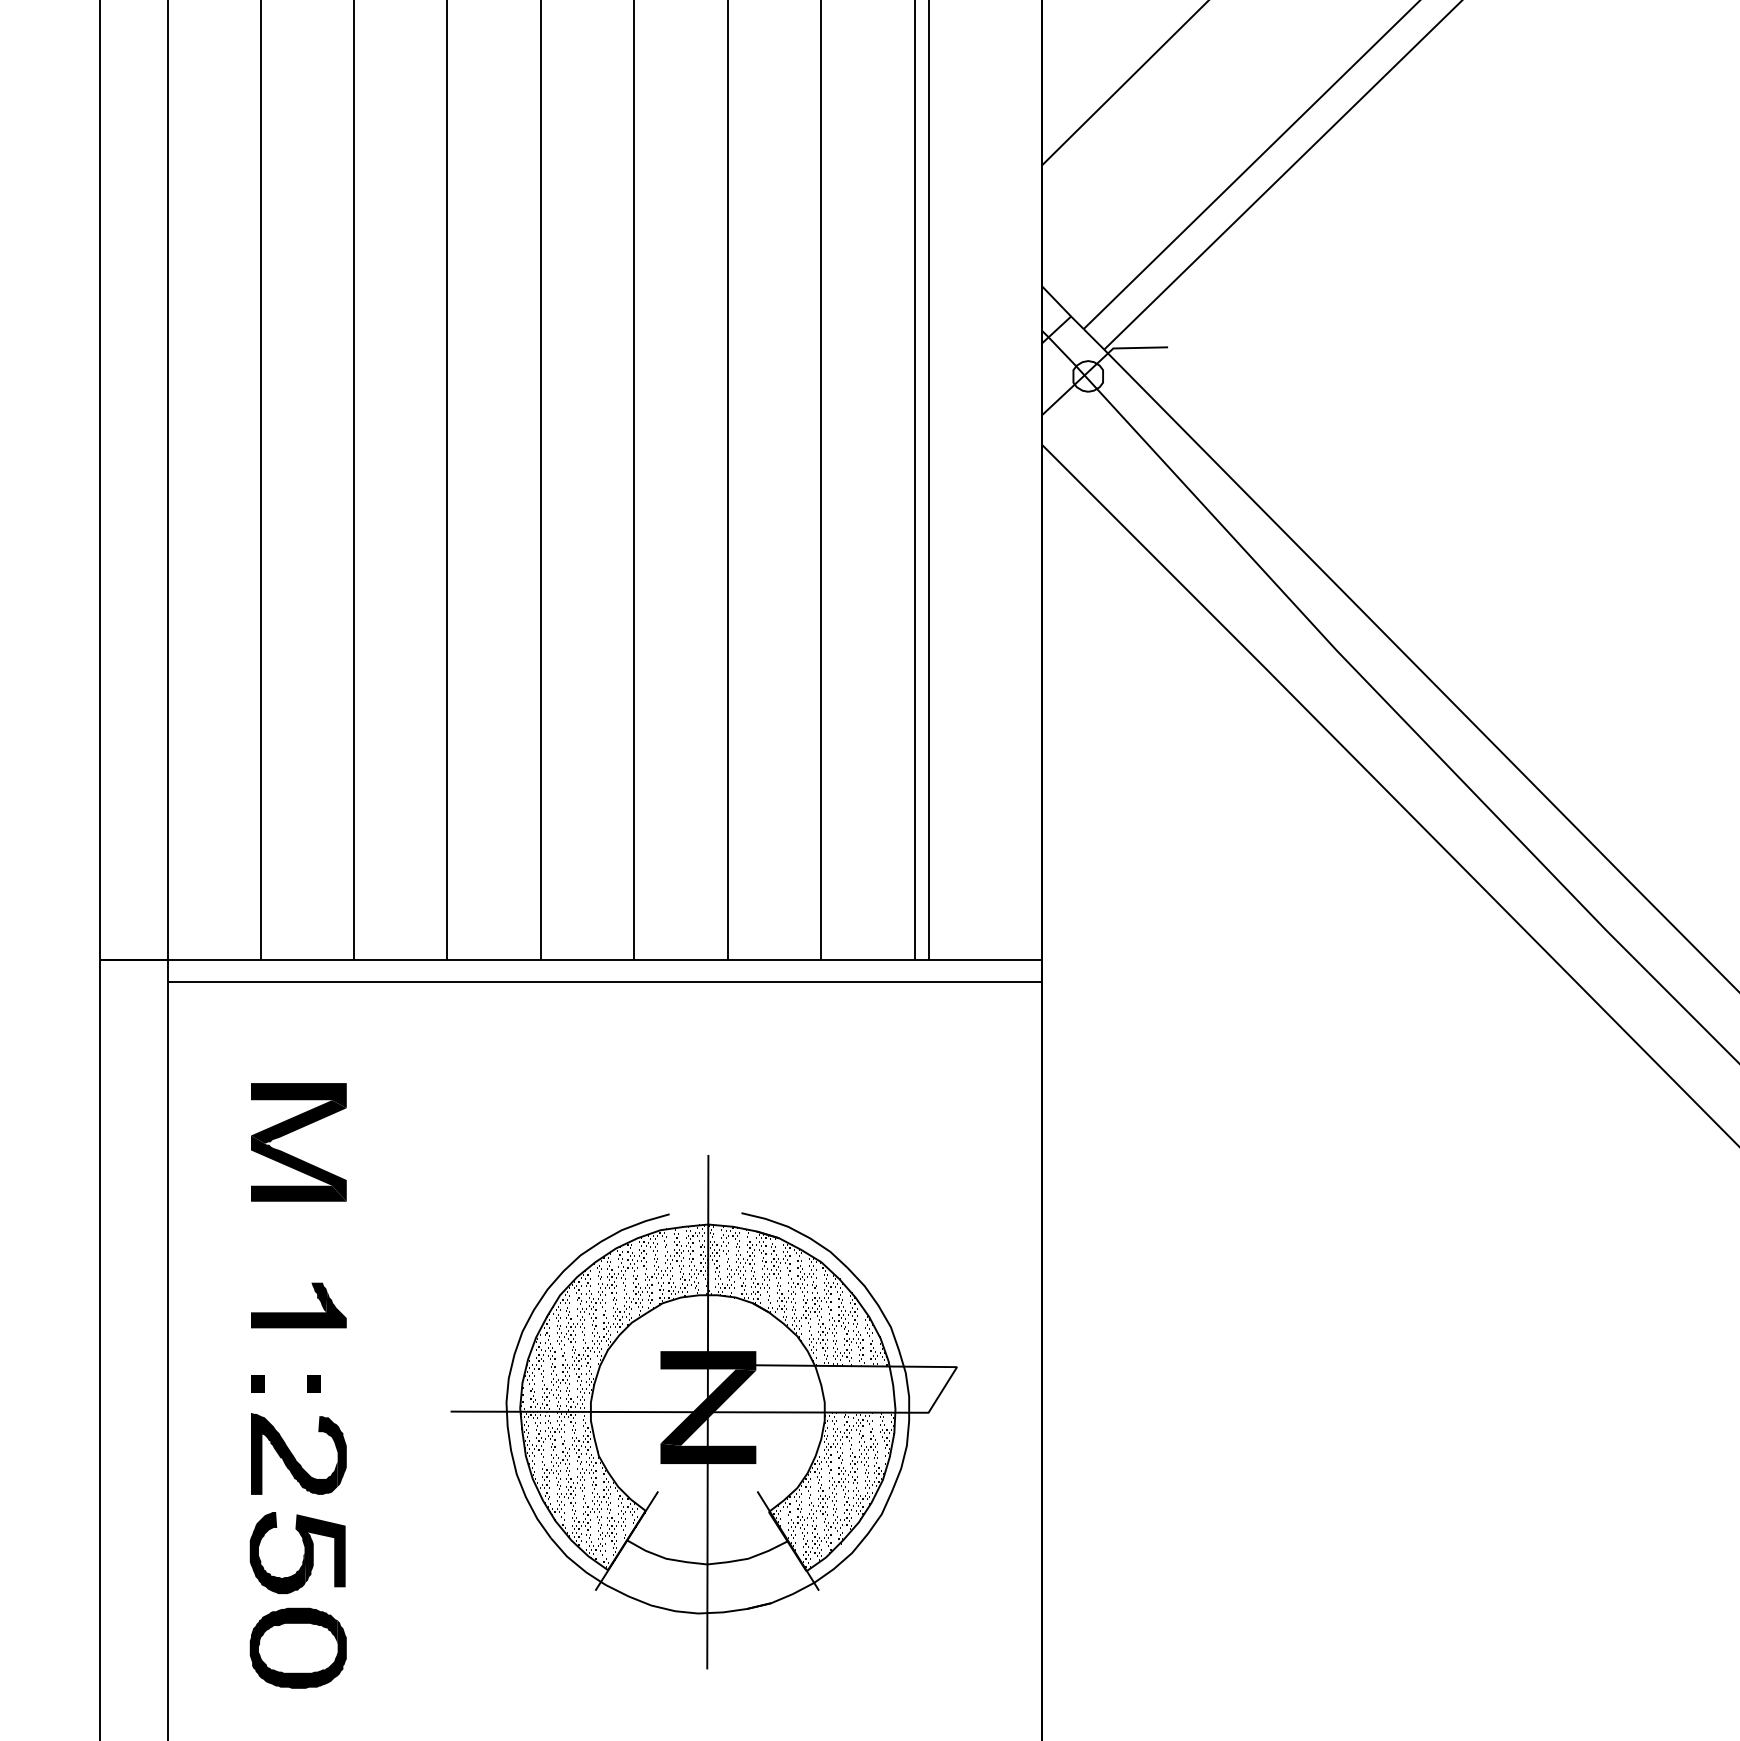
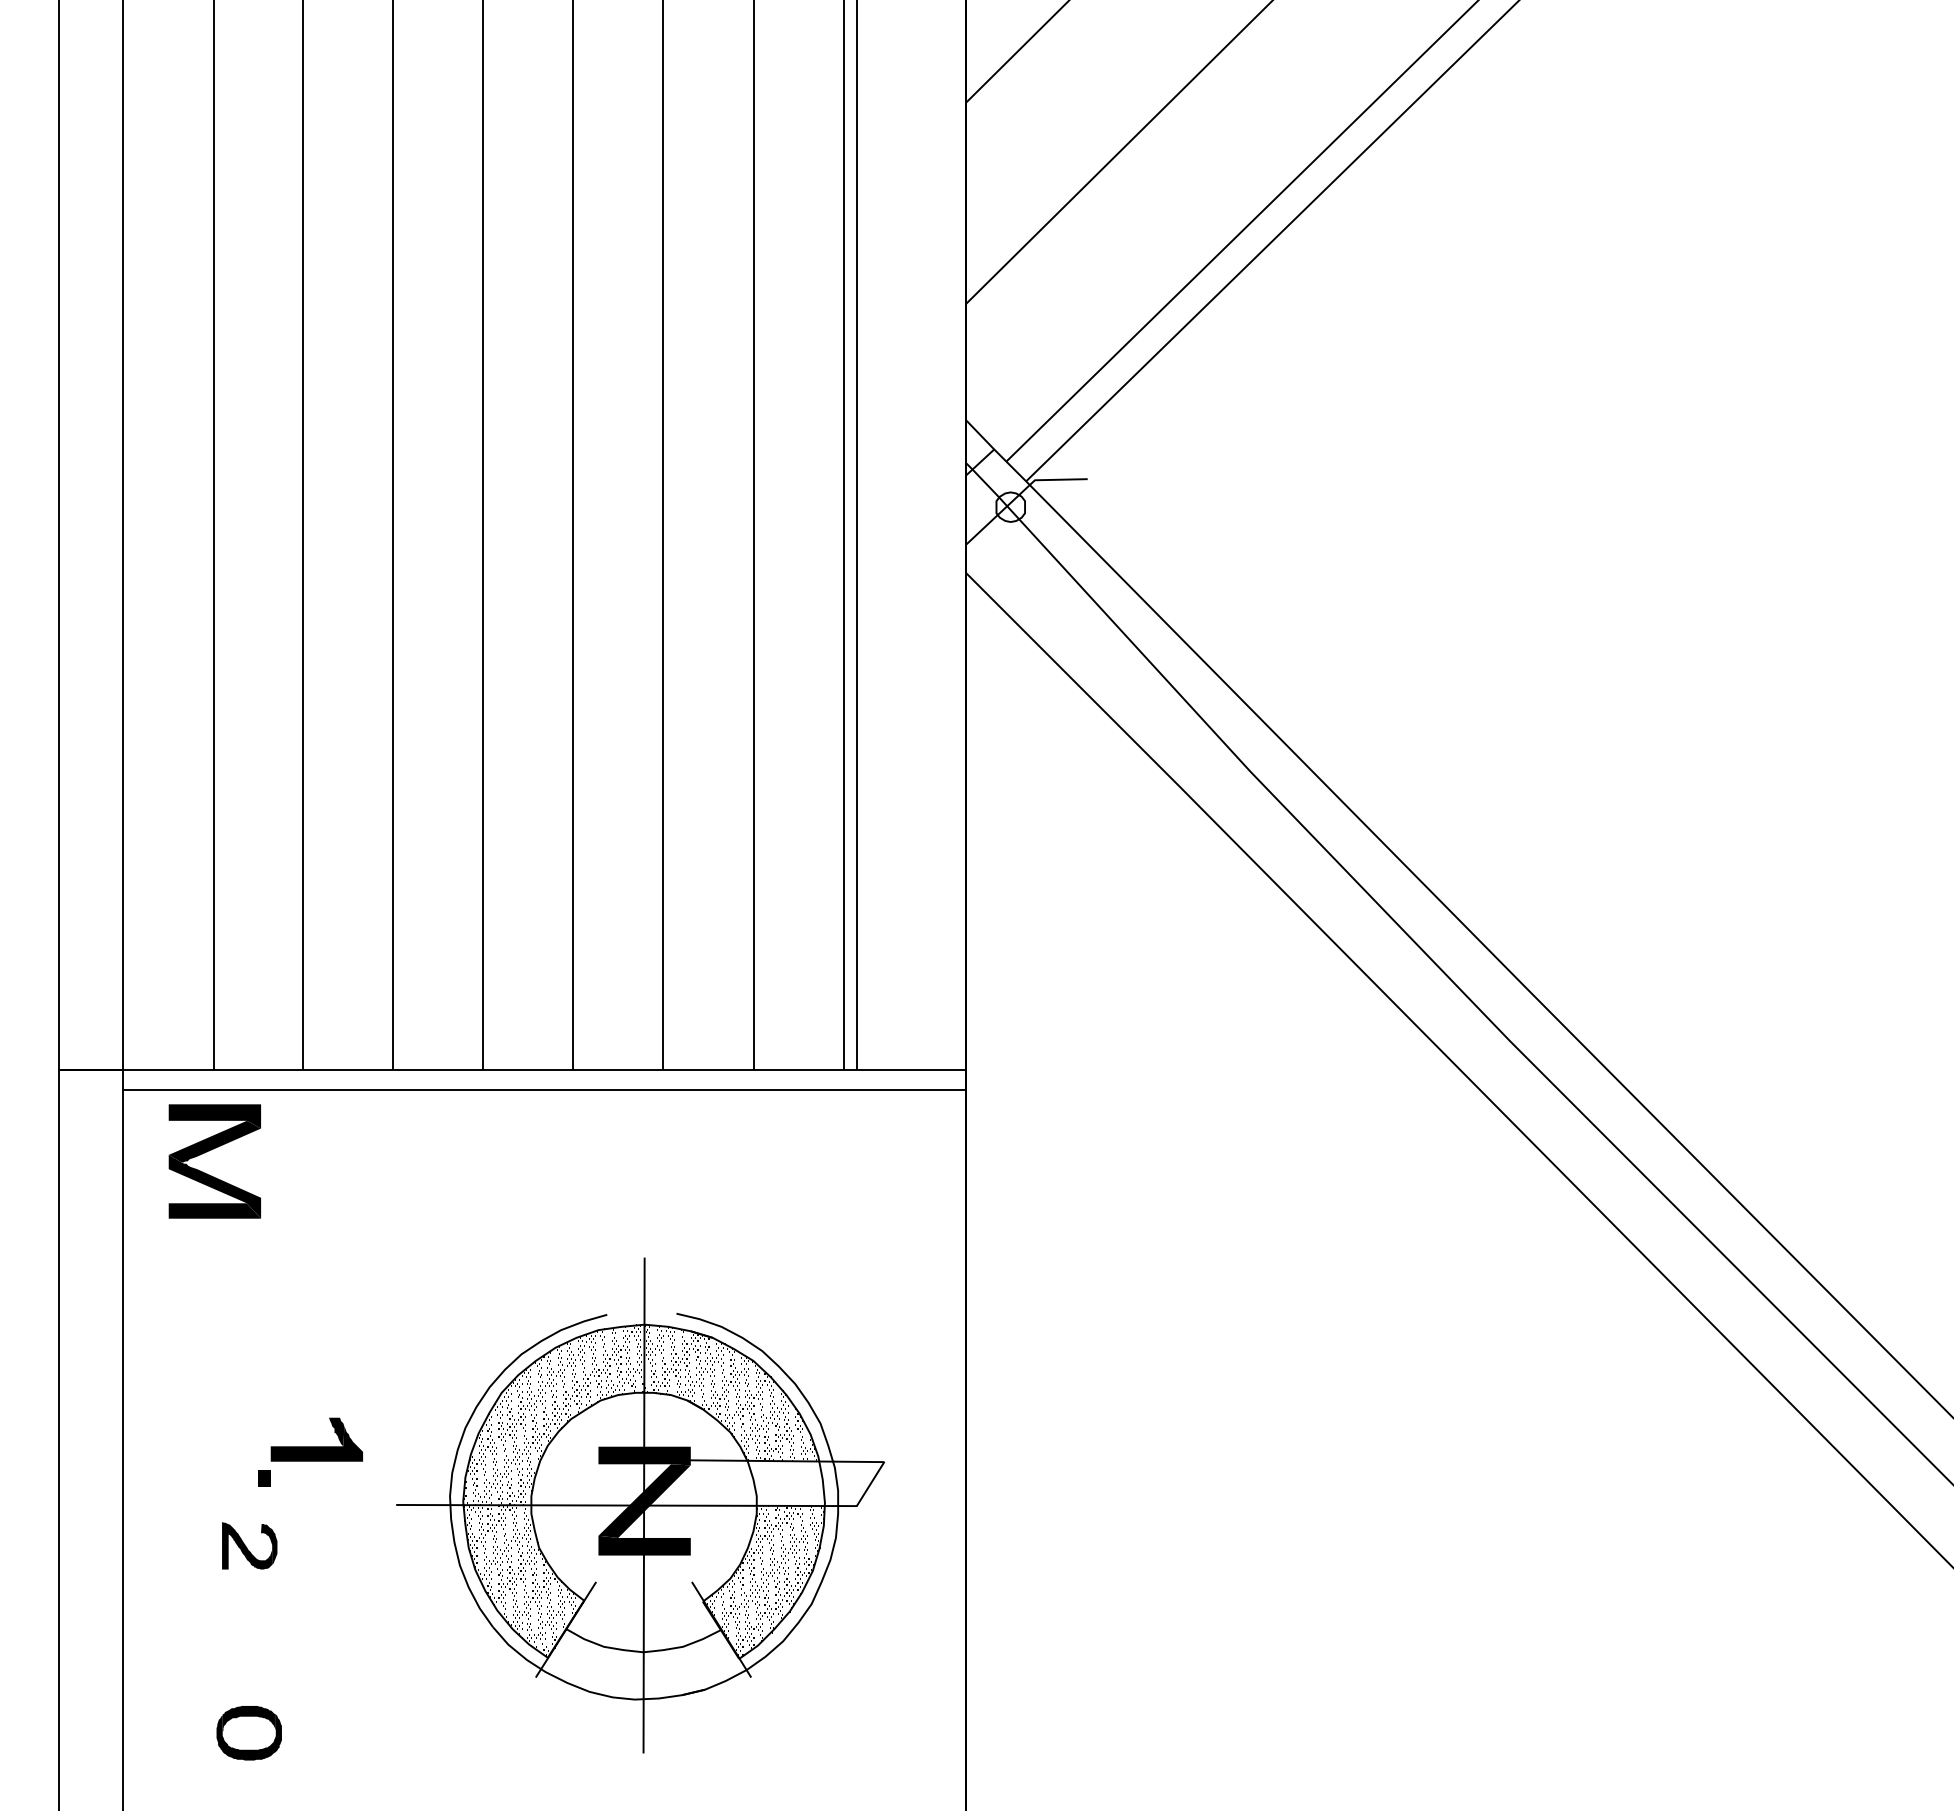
part: (293, 1132) -> (209, 1151), moved
part: (298, 1312) -> (316, 1446), moved
fill: (256, 1384) -> (209, 1478), removed
part: (298, 1453) -> (249, 1545), size x0.6
part: (303, 1554) -> (254, 1642), removed
part: (297, 1648) -> (248, 1733), size x0.7

